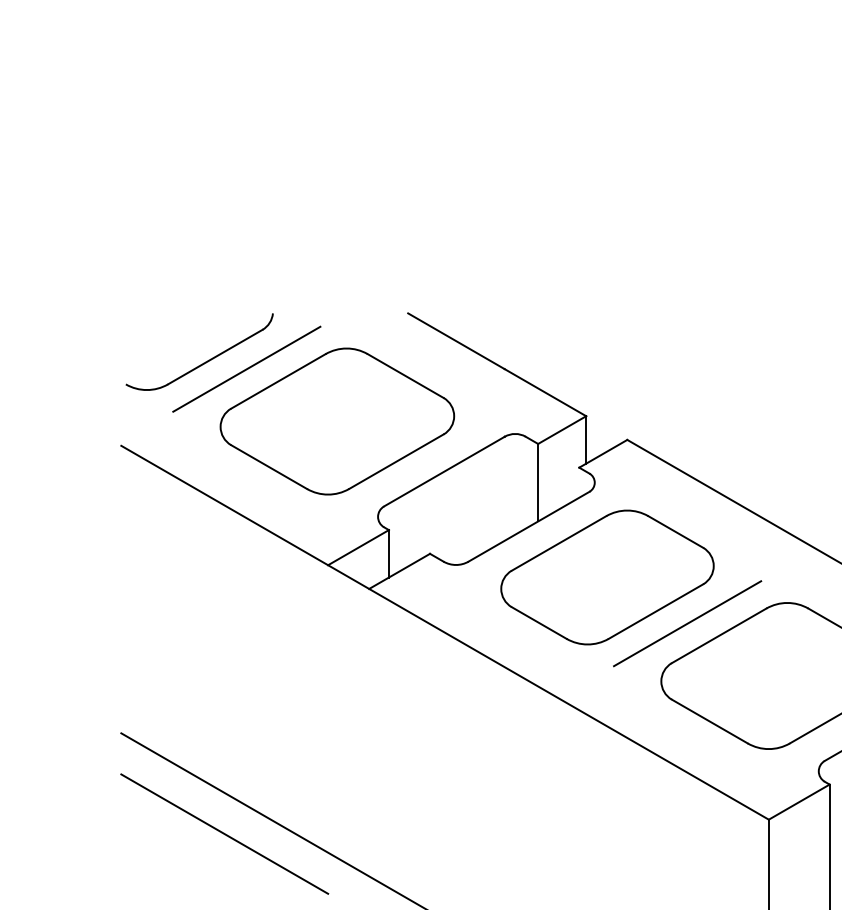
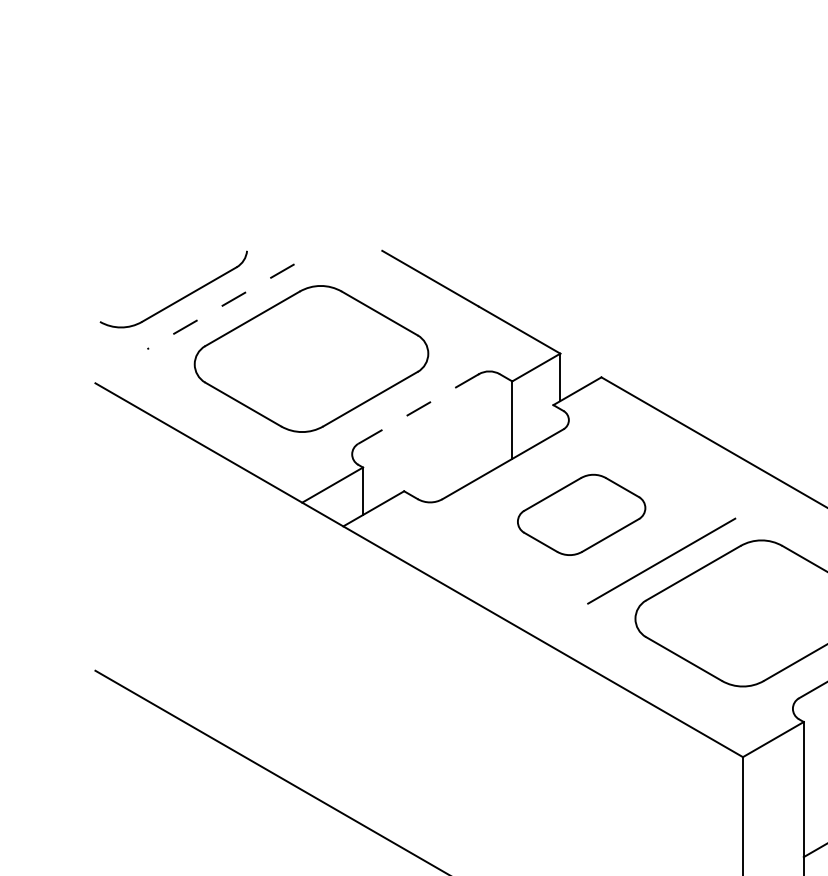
line: (246, 369) -> (220, 306), solid -> dashed
line: (444, 471) -> (418, 408), solid -> dashed
part: (607, 577) -> (581, 514), size x0.6
line: (224, 833) -> (198, 770), removed

